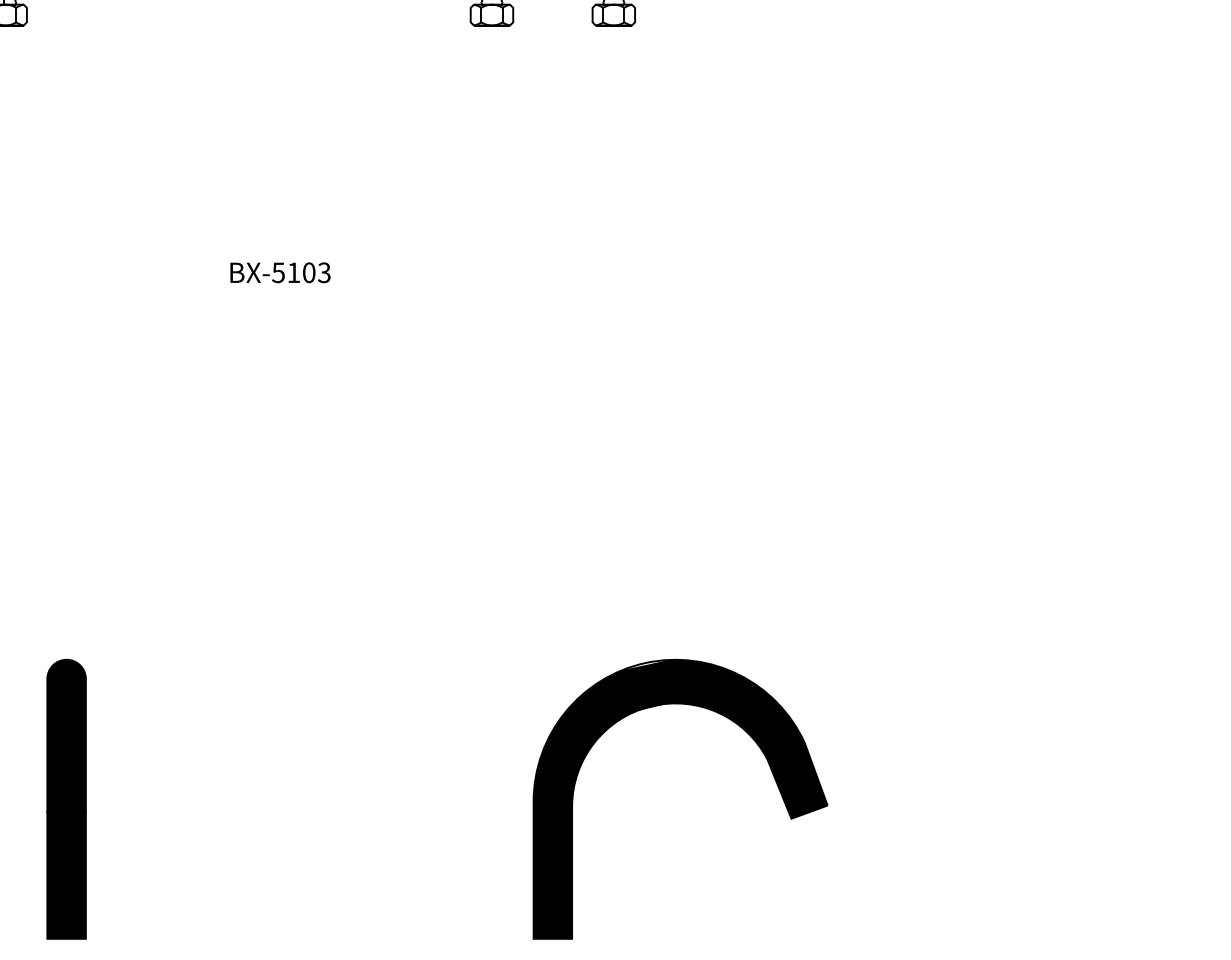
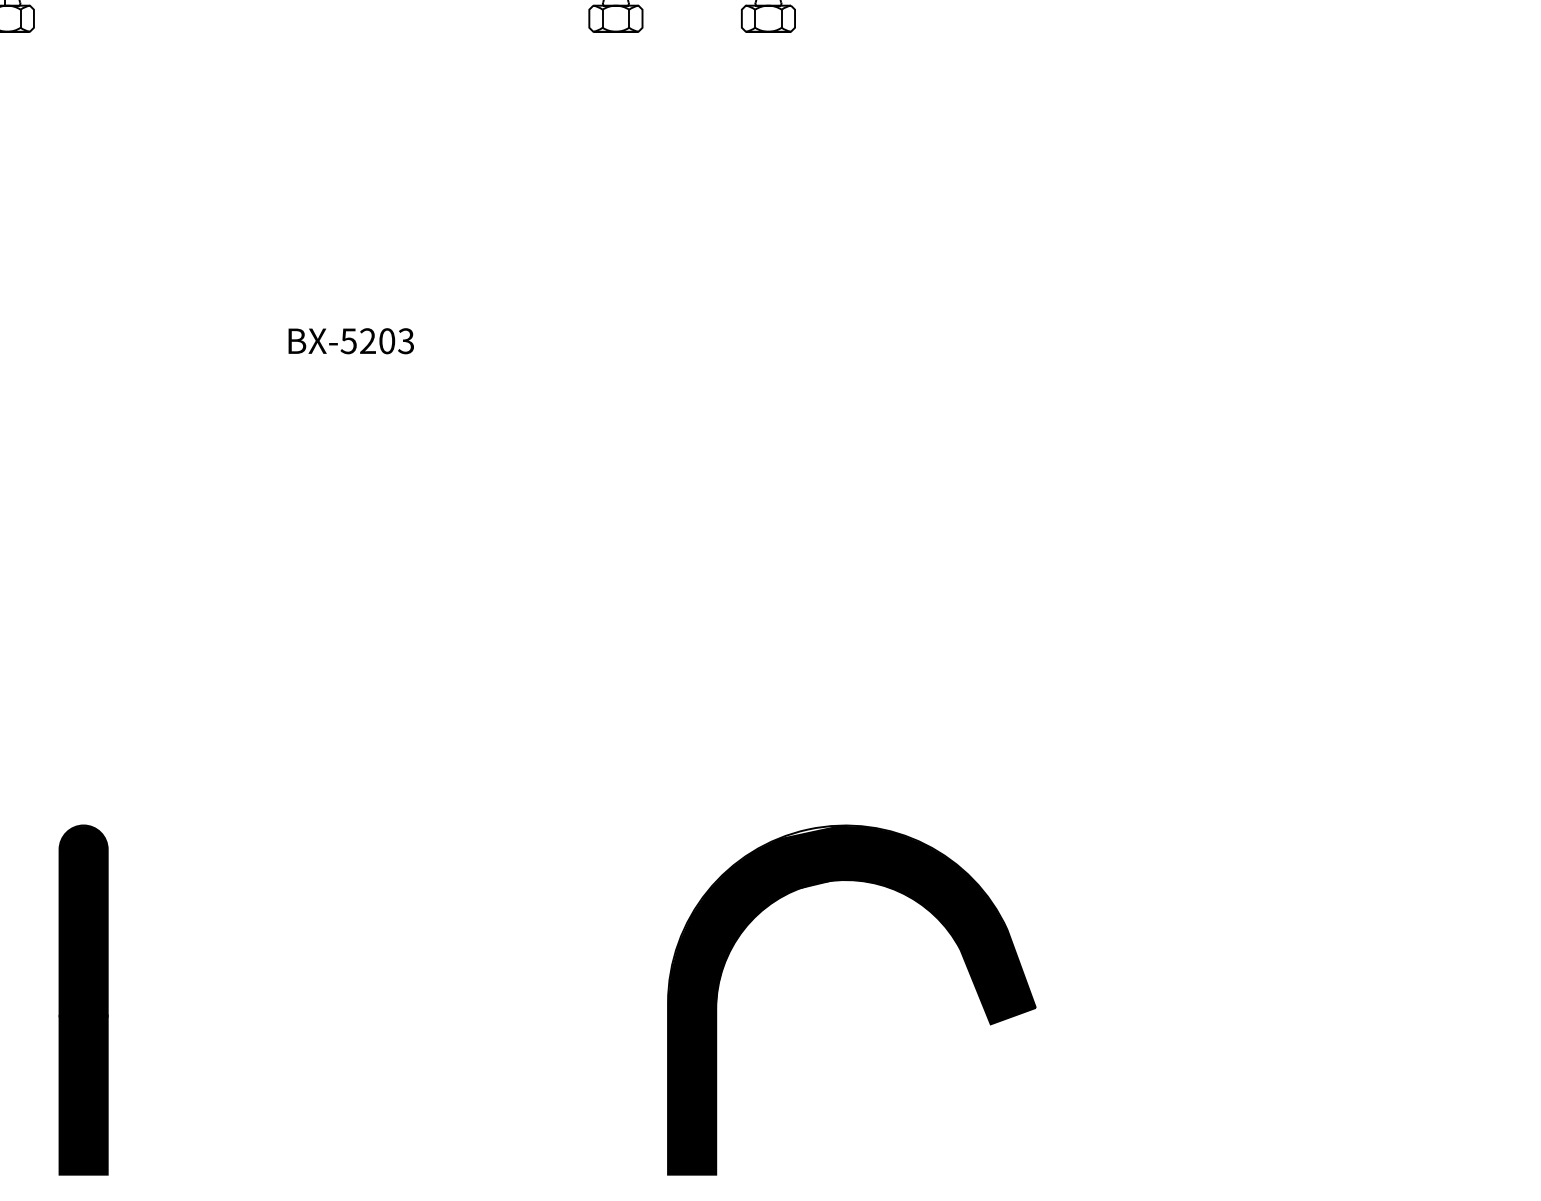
text: (293, 272) -> (367, 340), BX-5103 -> BX-5203

